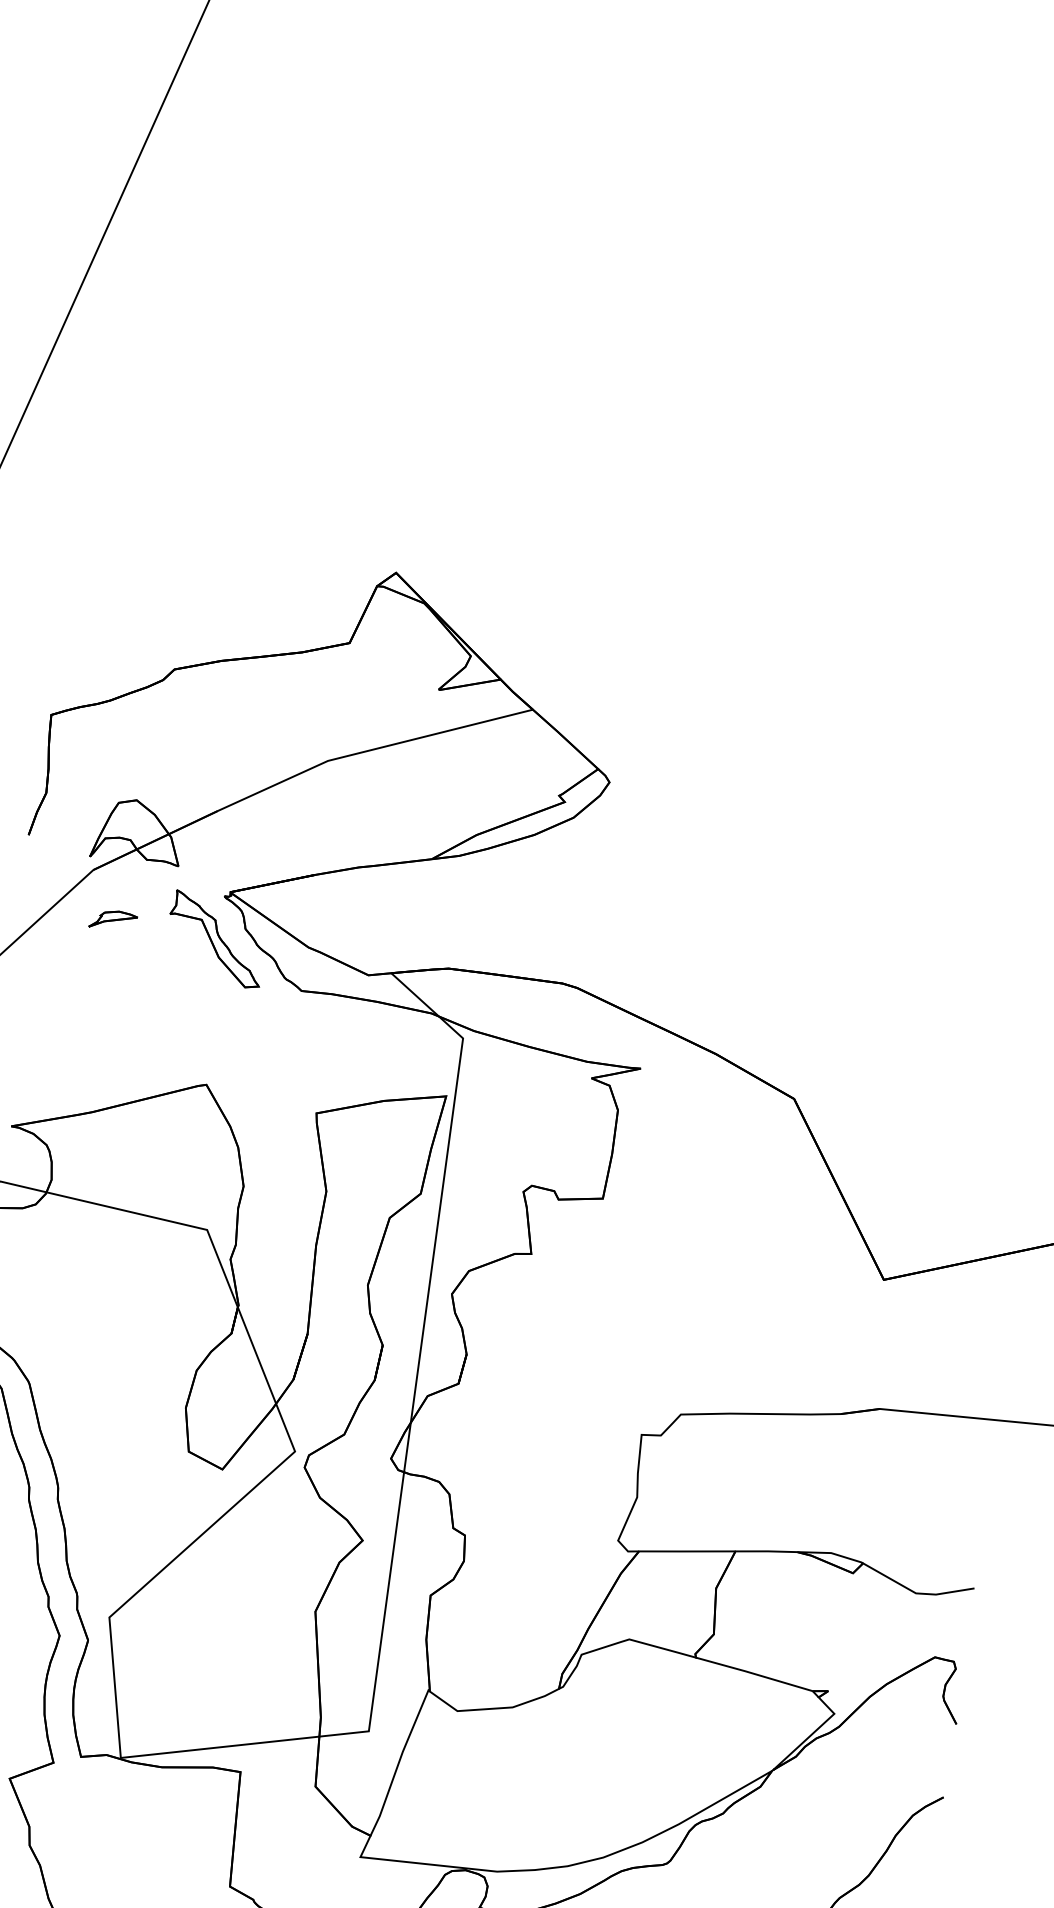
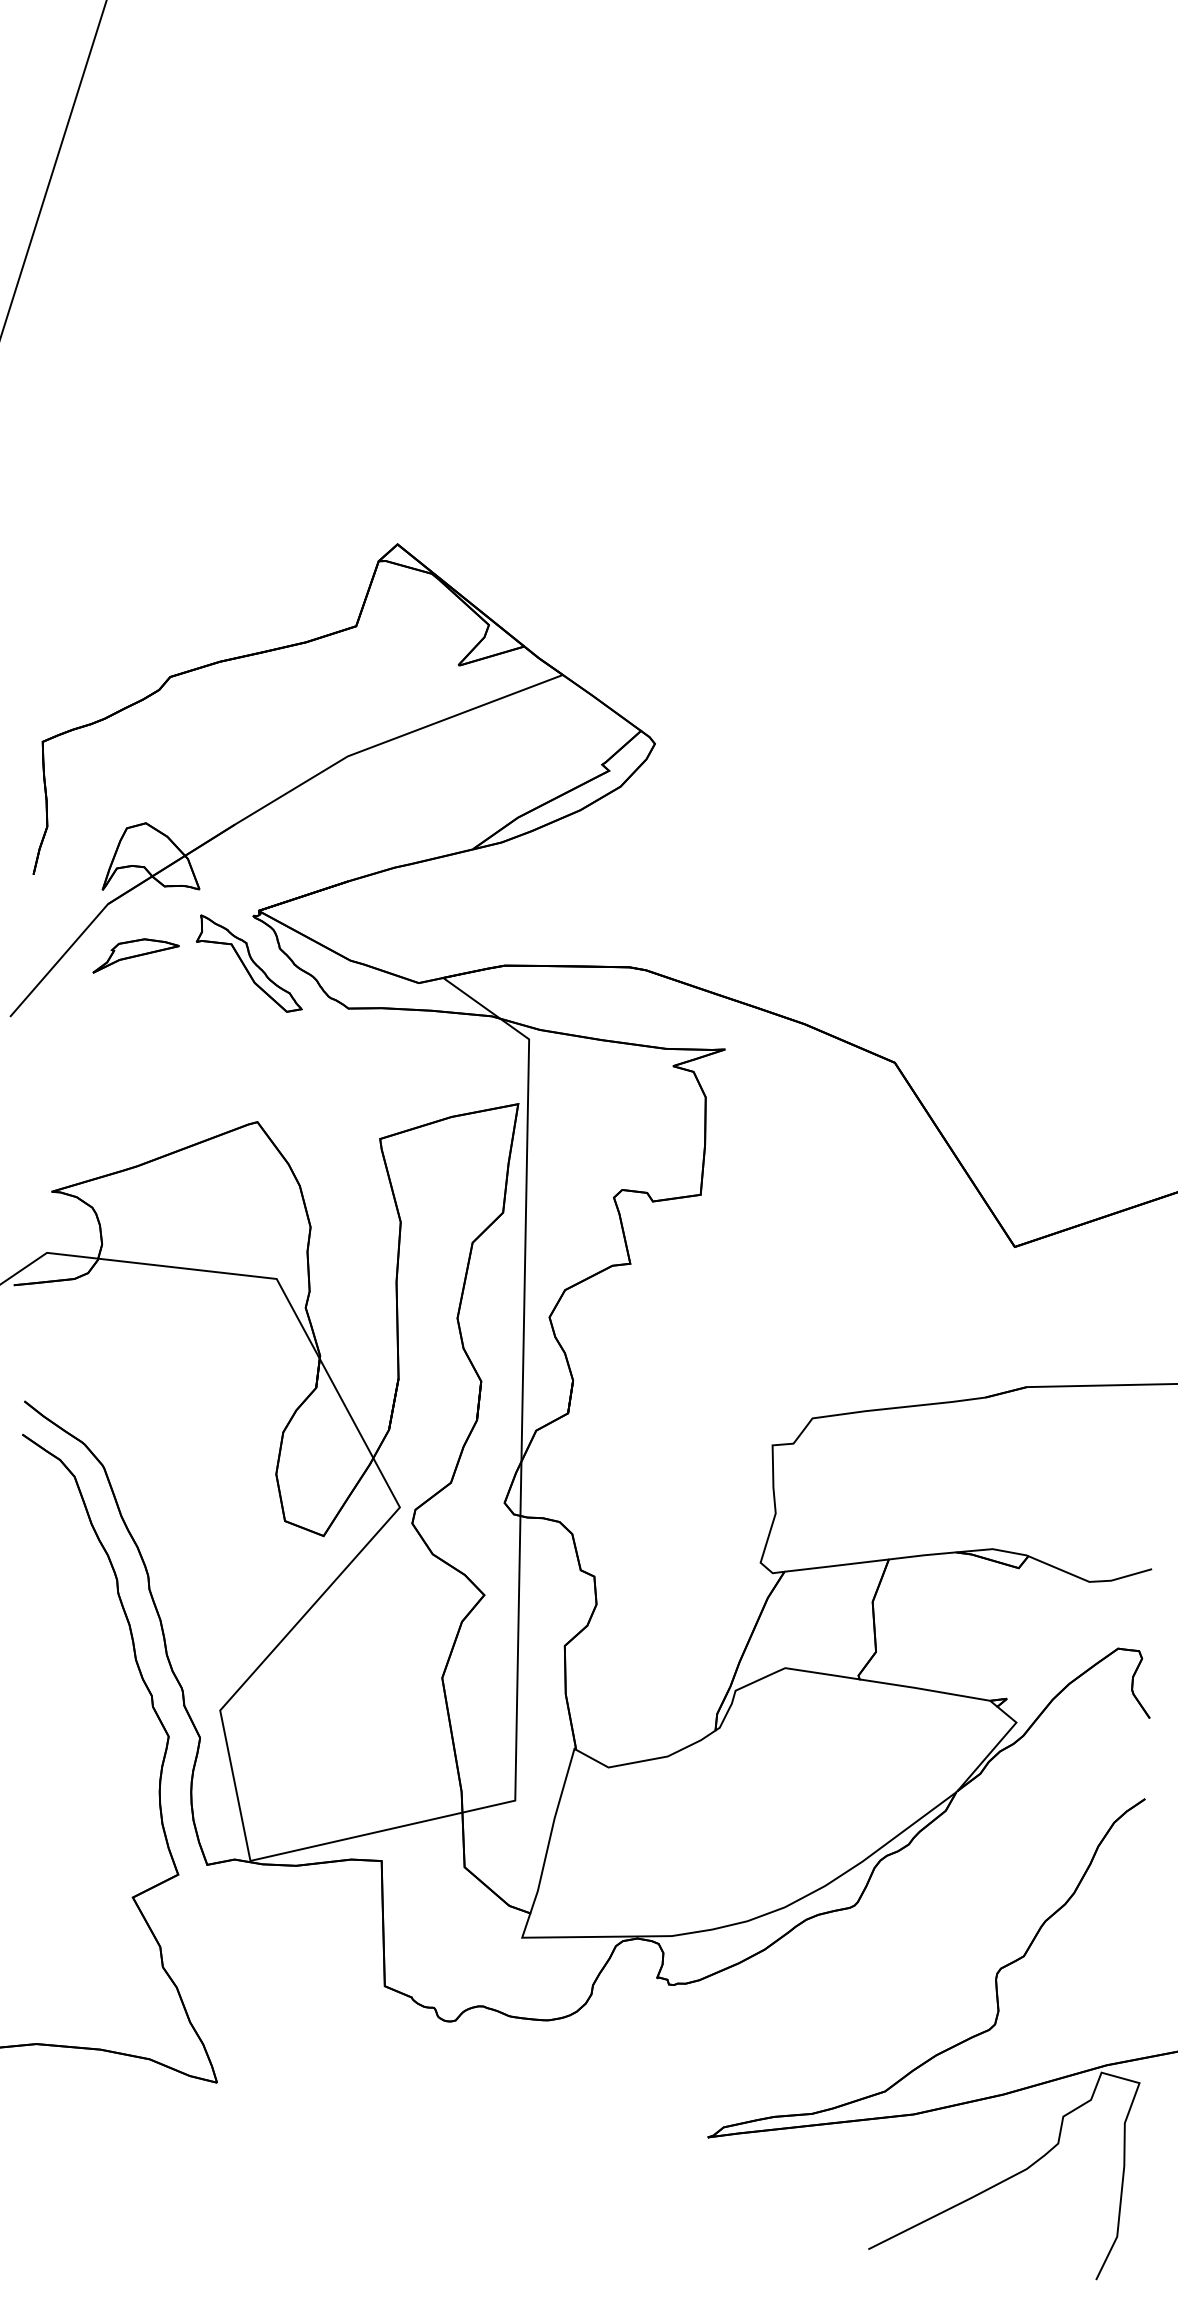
part: (113, 919) -> (135, 955), size x1.67

